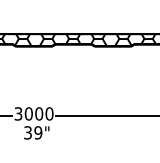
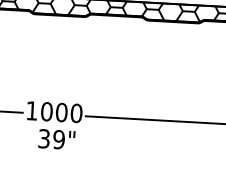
text: (18, 113) -> (32, 110), 3000 -> 1000

